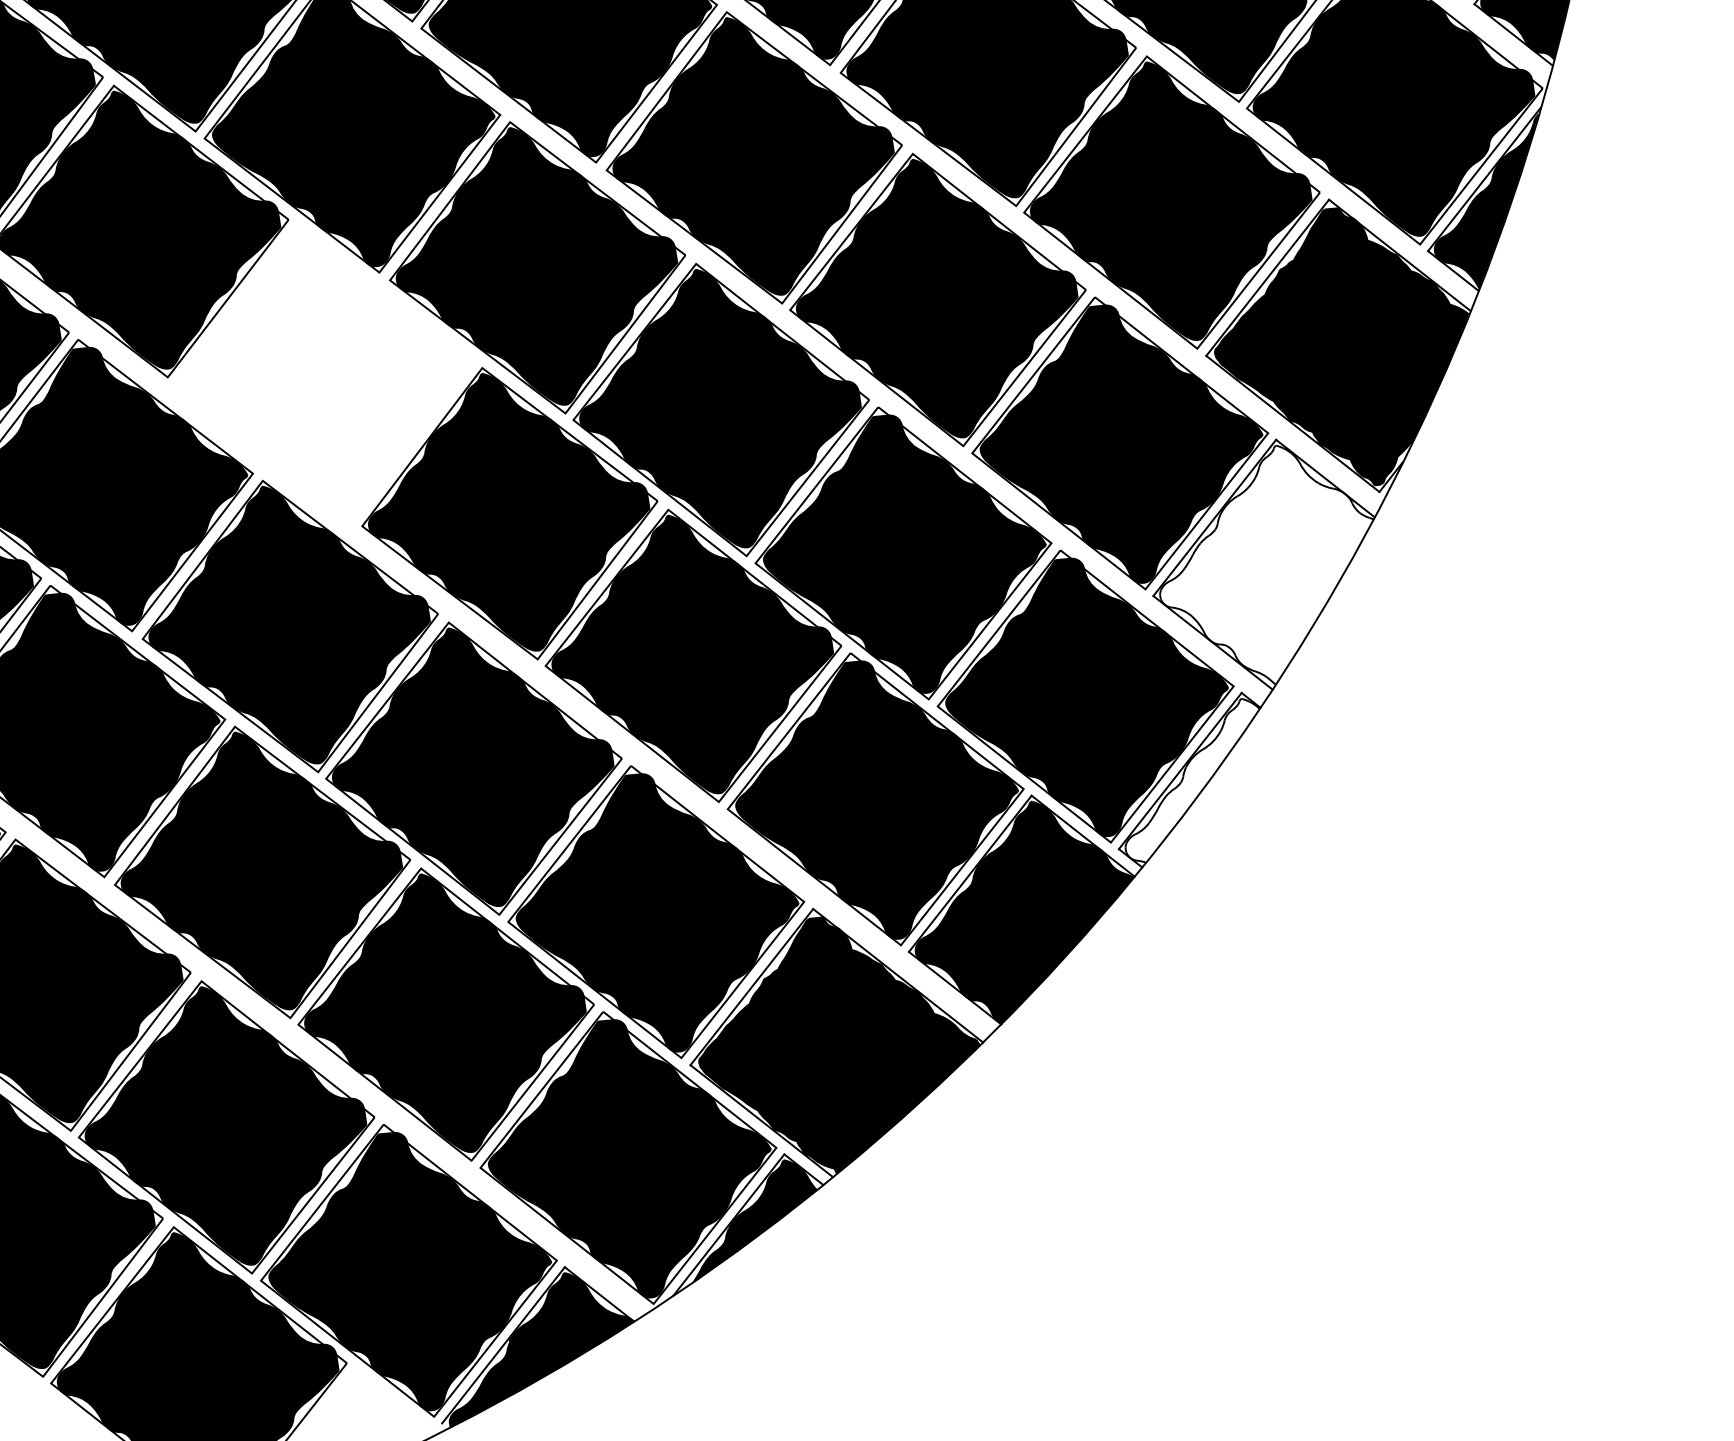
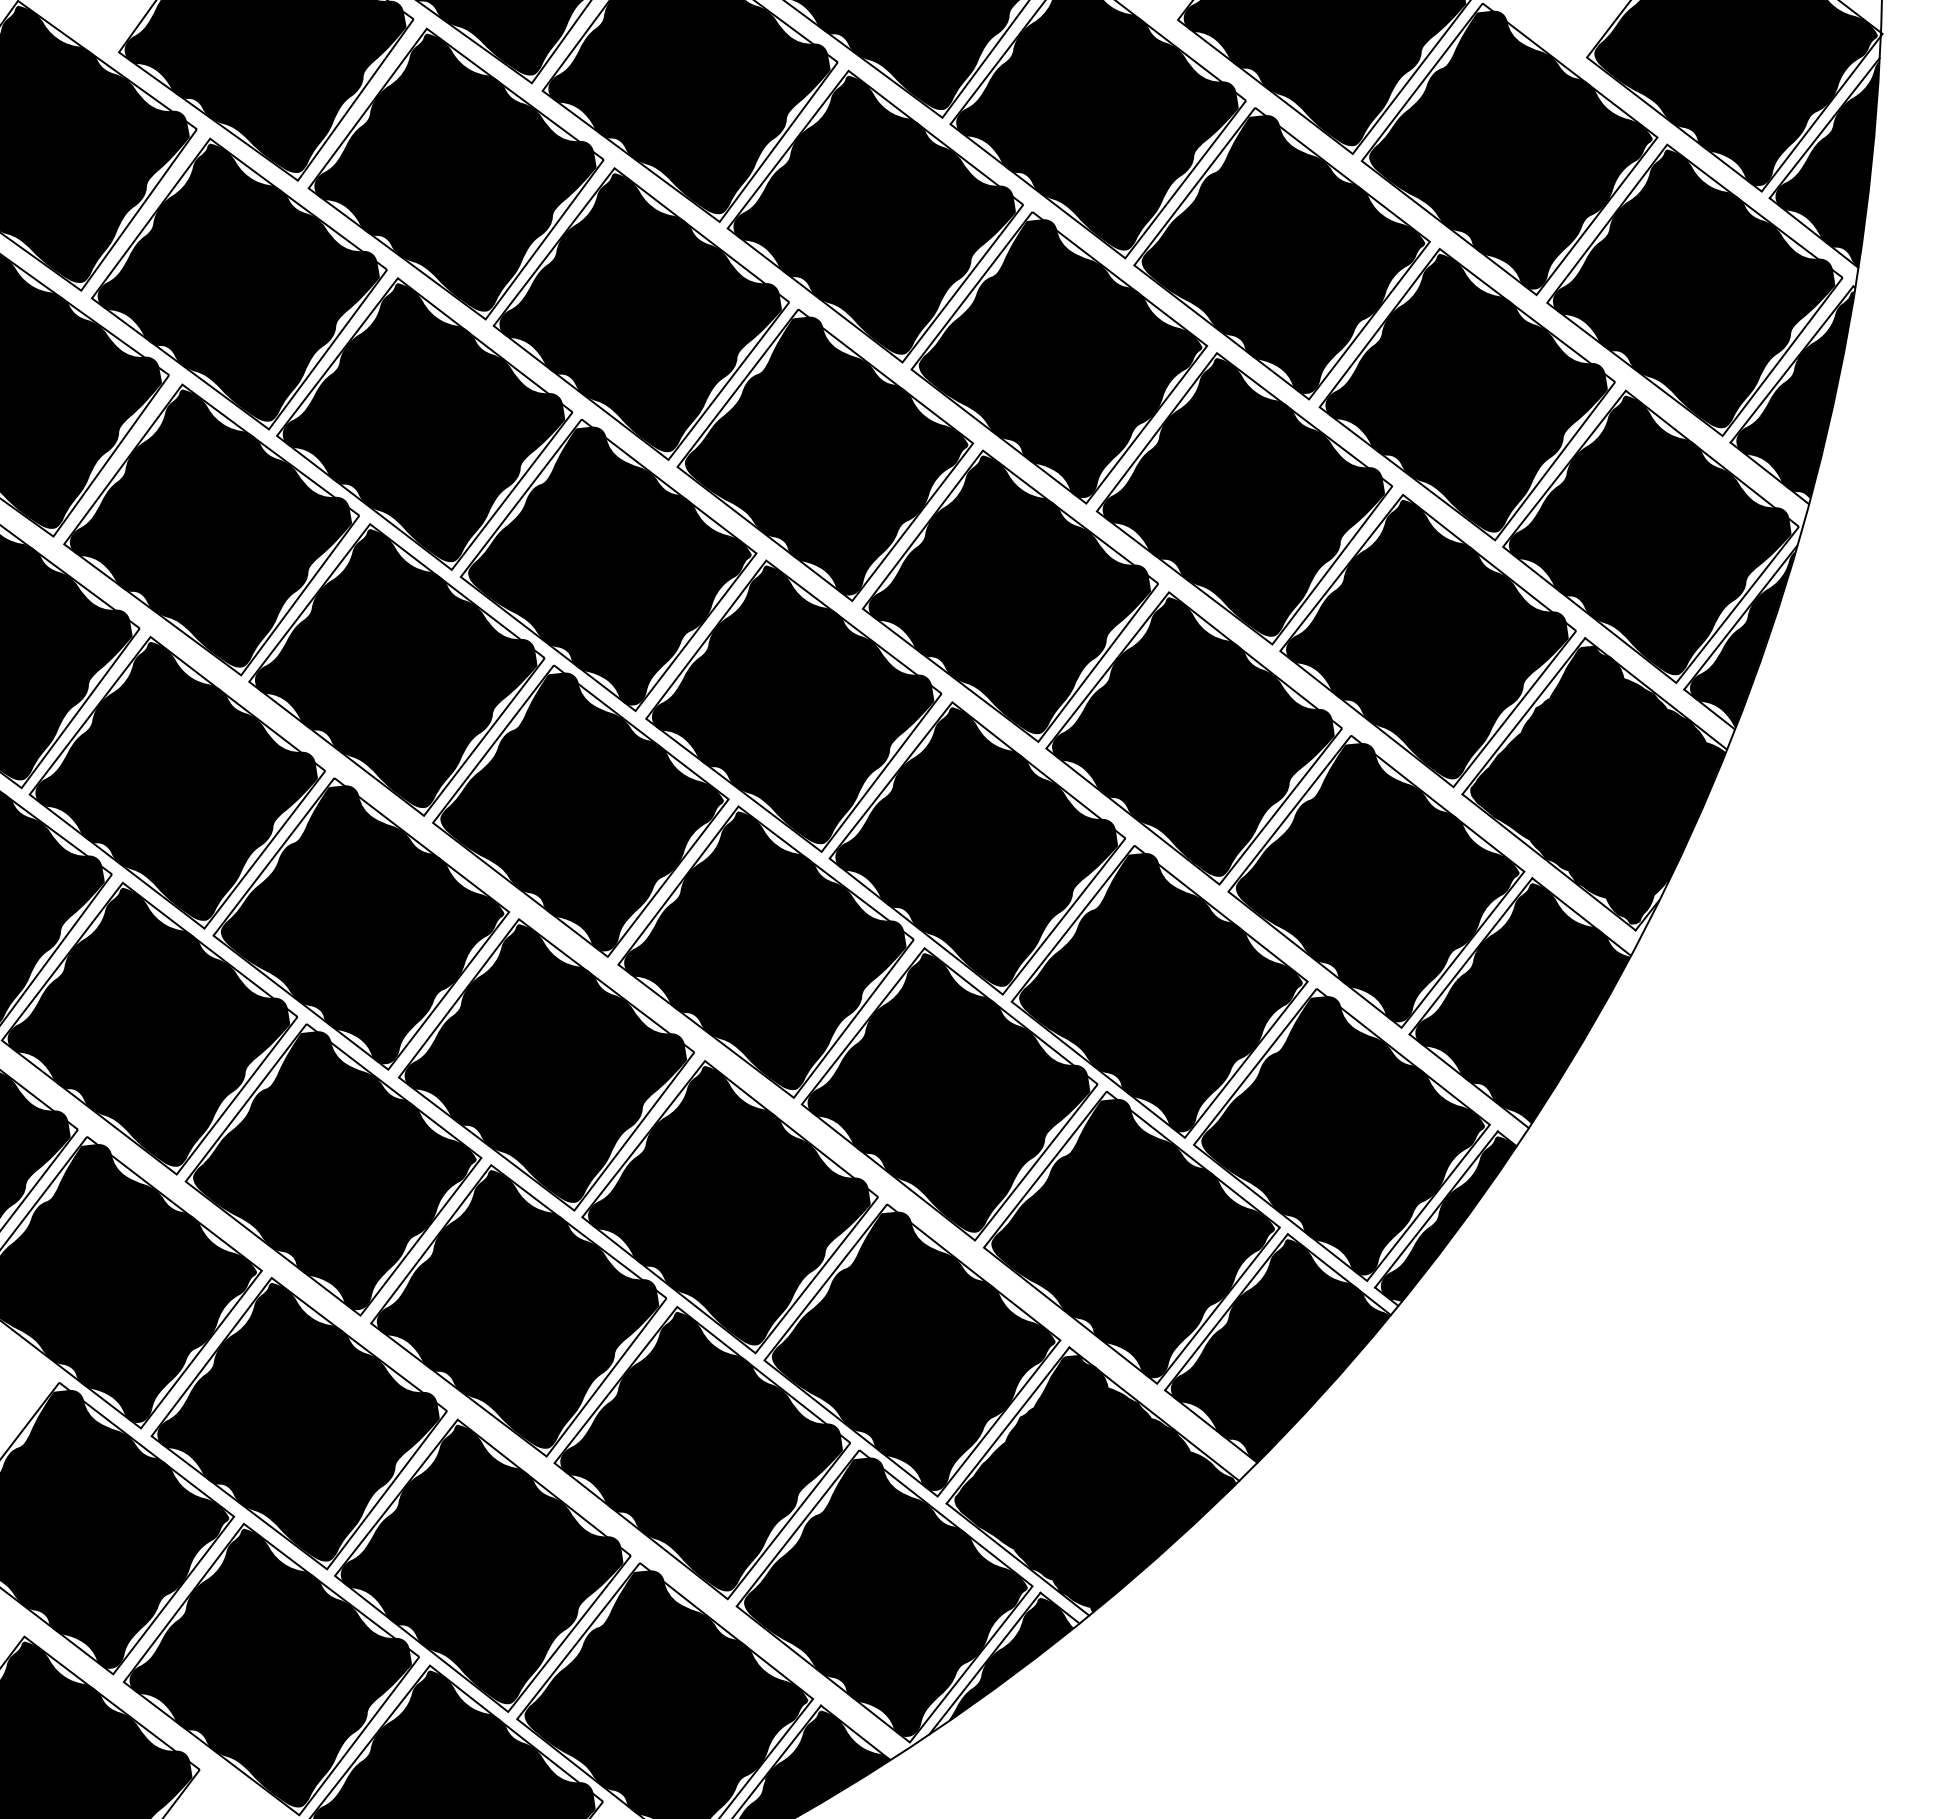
part: (324, 372) -> (580, 810), added
fill: (1266, 565) -> (1522, 1003), added
fill: (1192, 781) -> (1448, 1219), added

